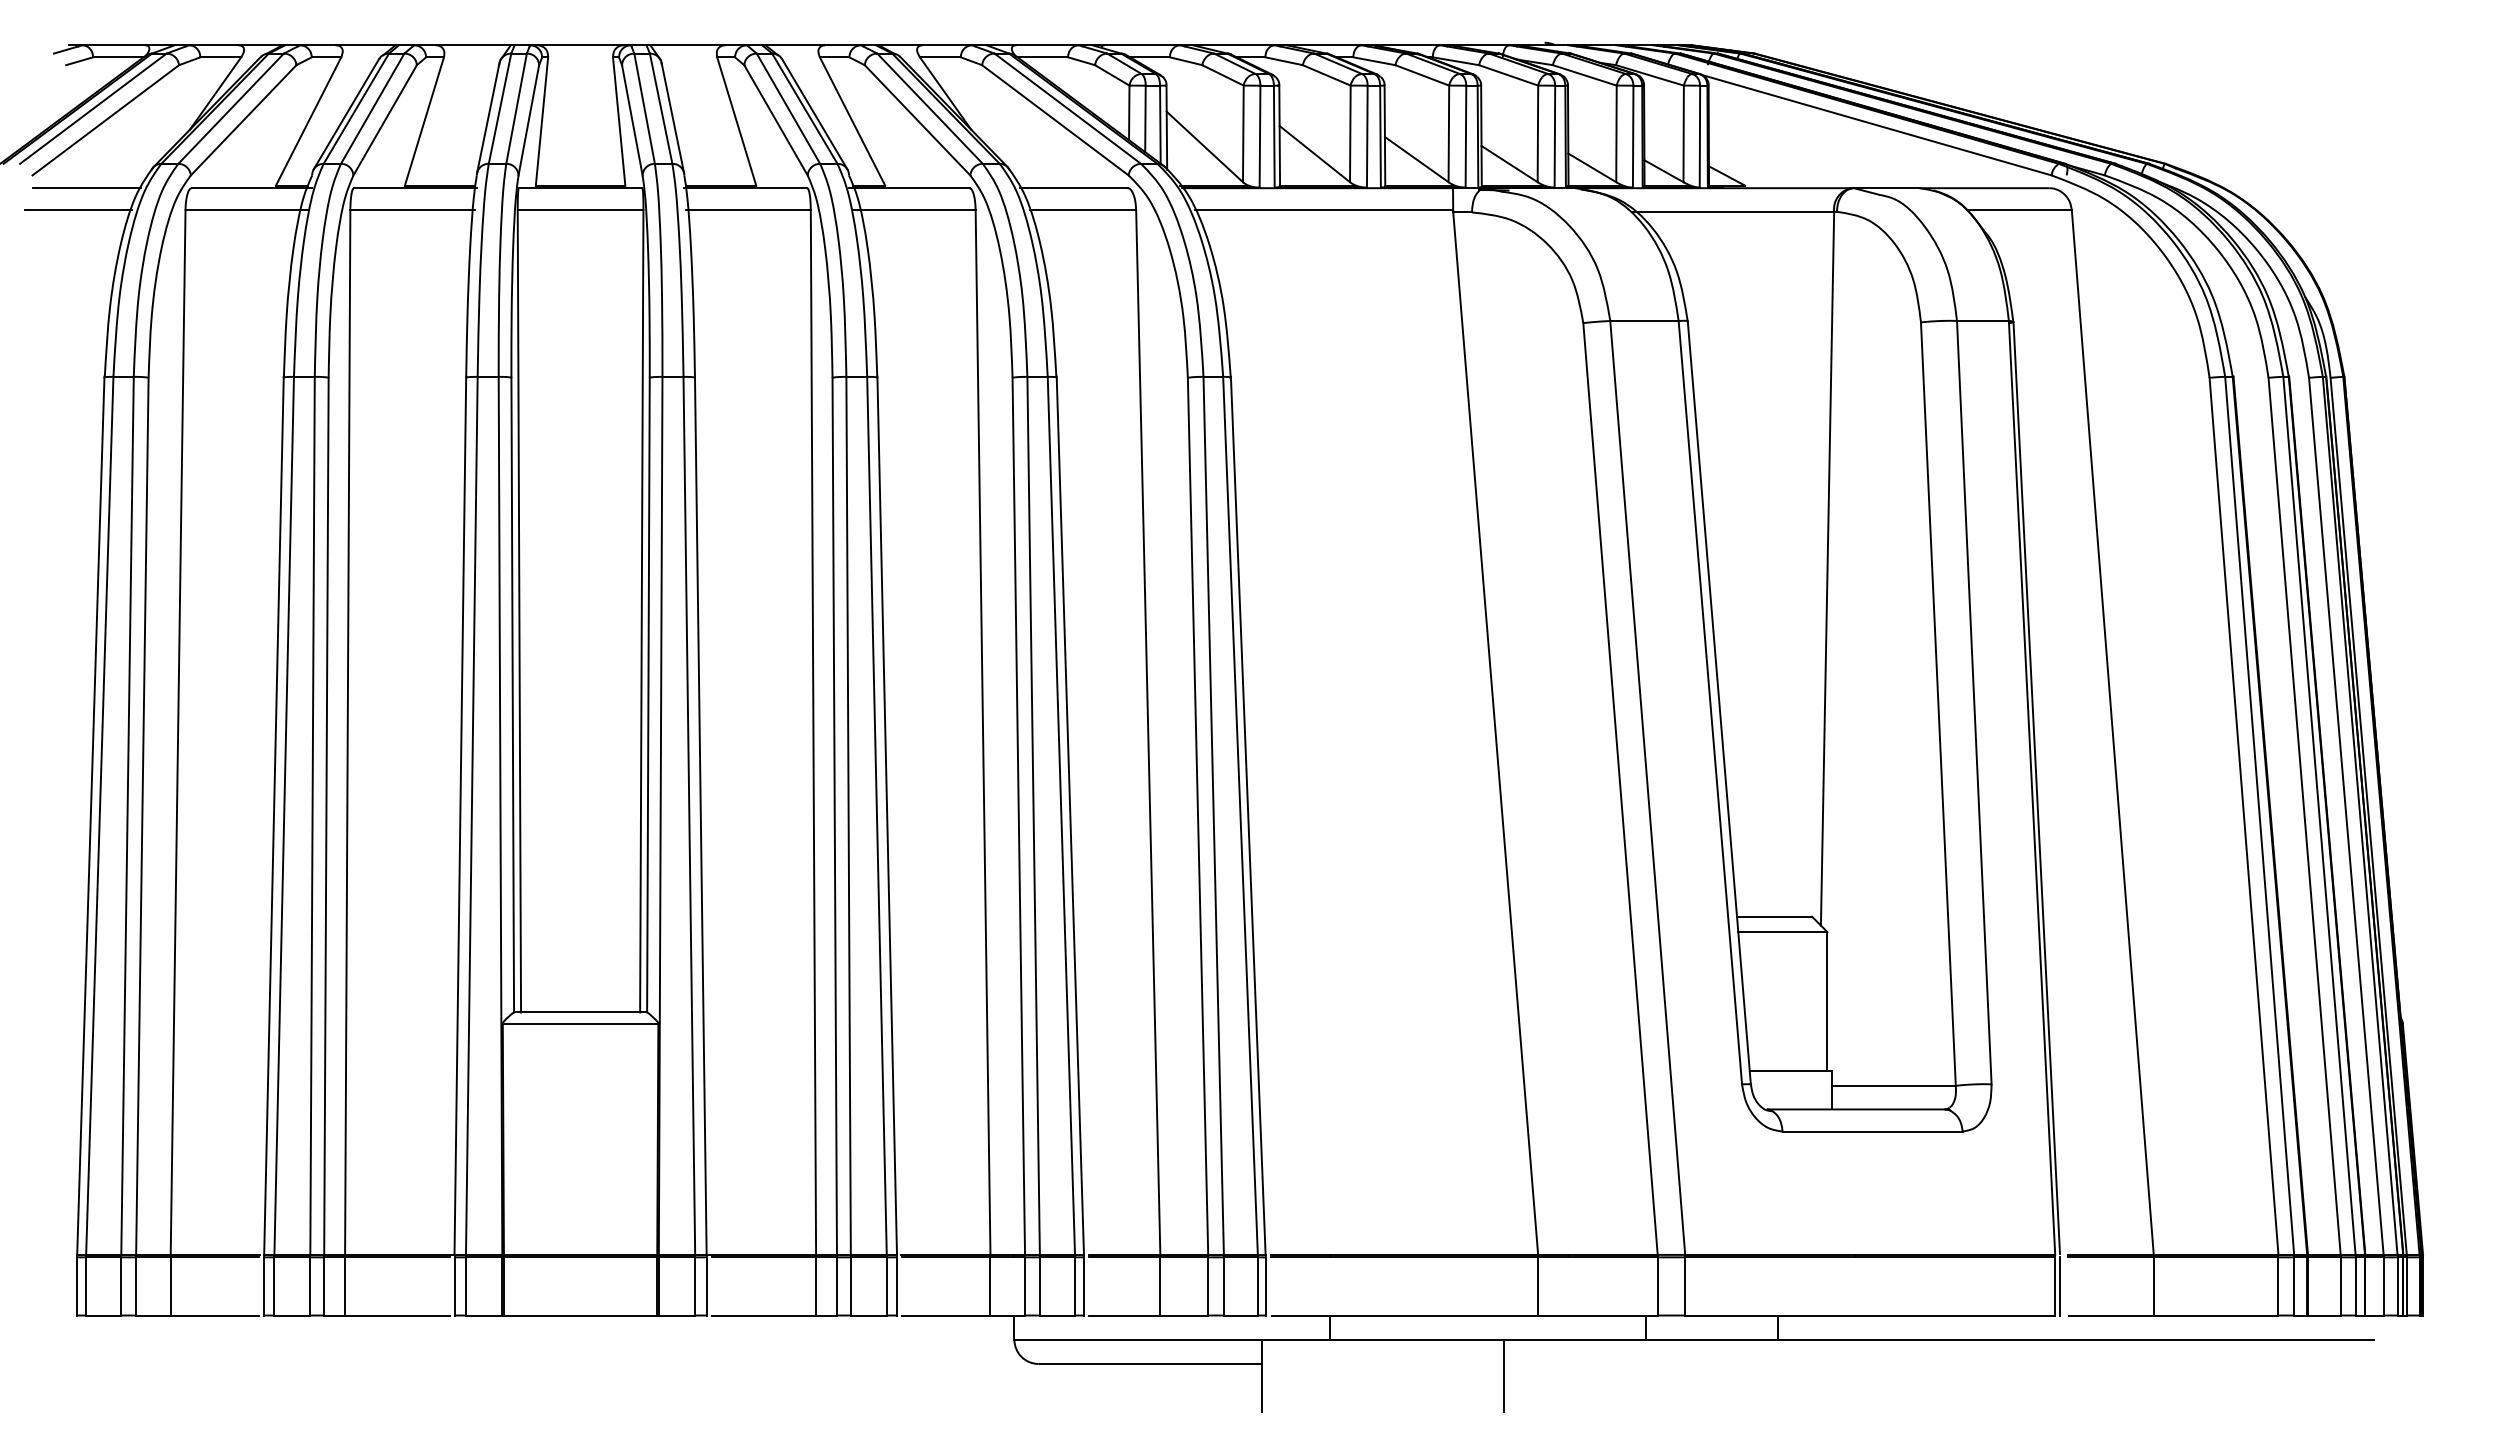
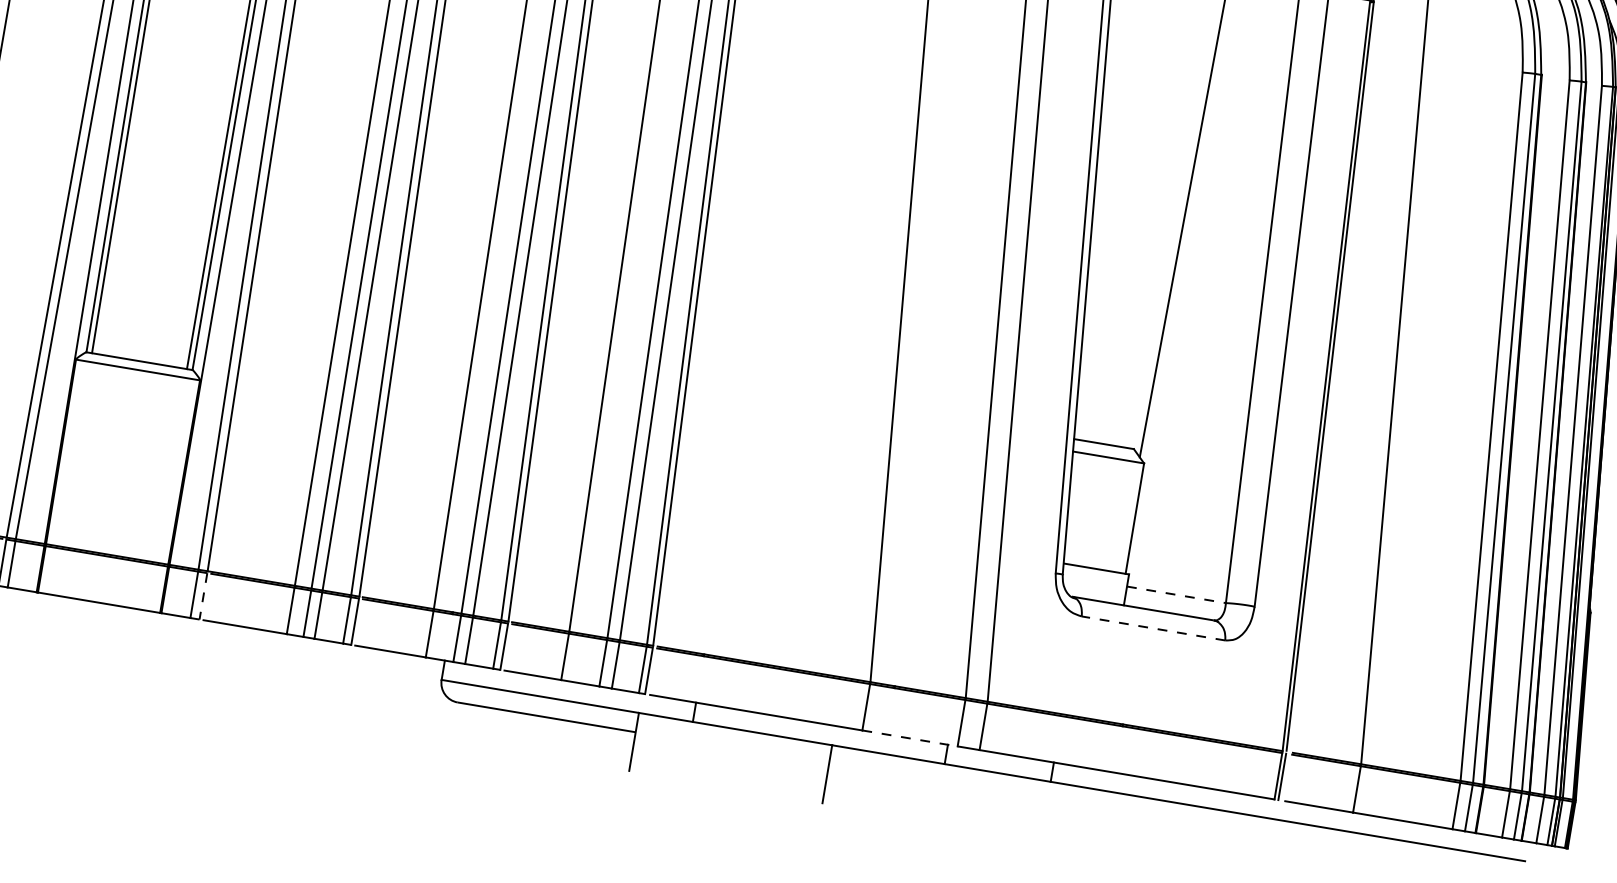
line: (1894, 1085) -> (1177, 594), solid -> dashed
line: (1872, 1131) -> (1153, 628), solid -> dashed
line: (706, 1286) -> (203, 596), solid -> dashed
line: (1597, 1315) -> (909, 738), solid -> dashed

